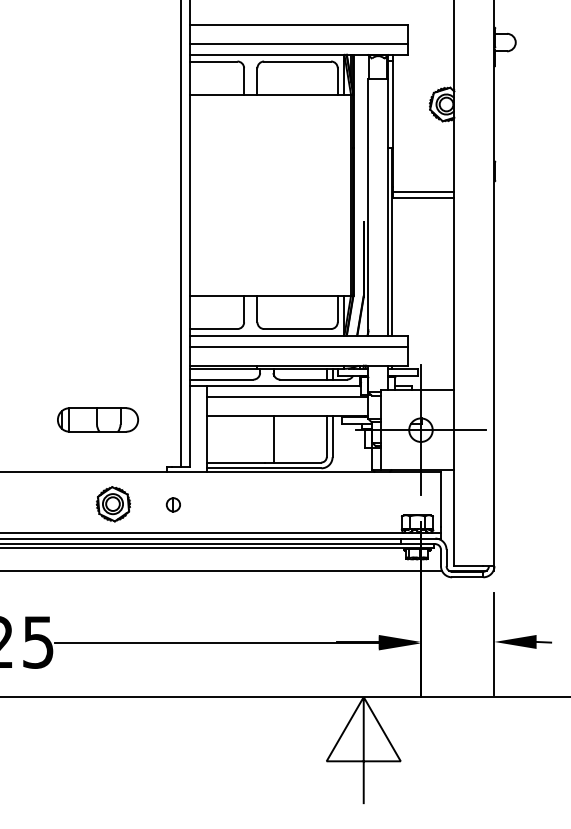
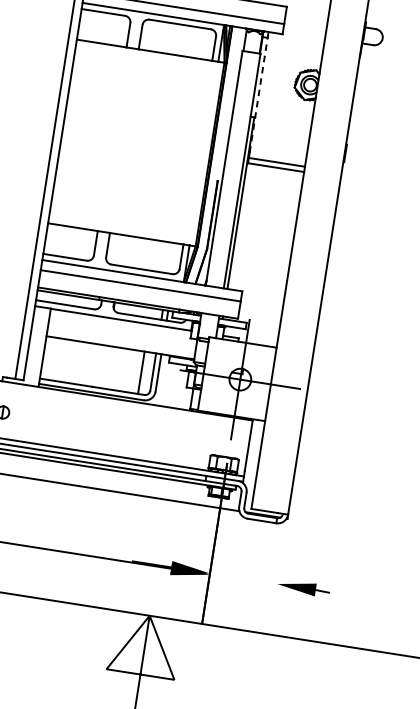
line: (393, 120) -> (259, 92), solid -> dashed
line: (287, 397) -> (122, 330), removed
line: (274, 439) -> (141, 372), moved
line: (494, 643) -> (277, 585), removed

